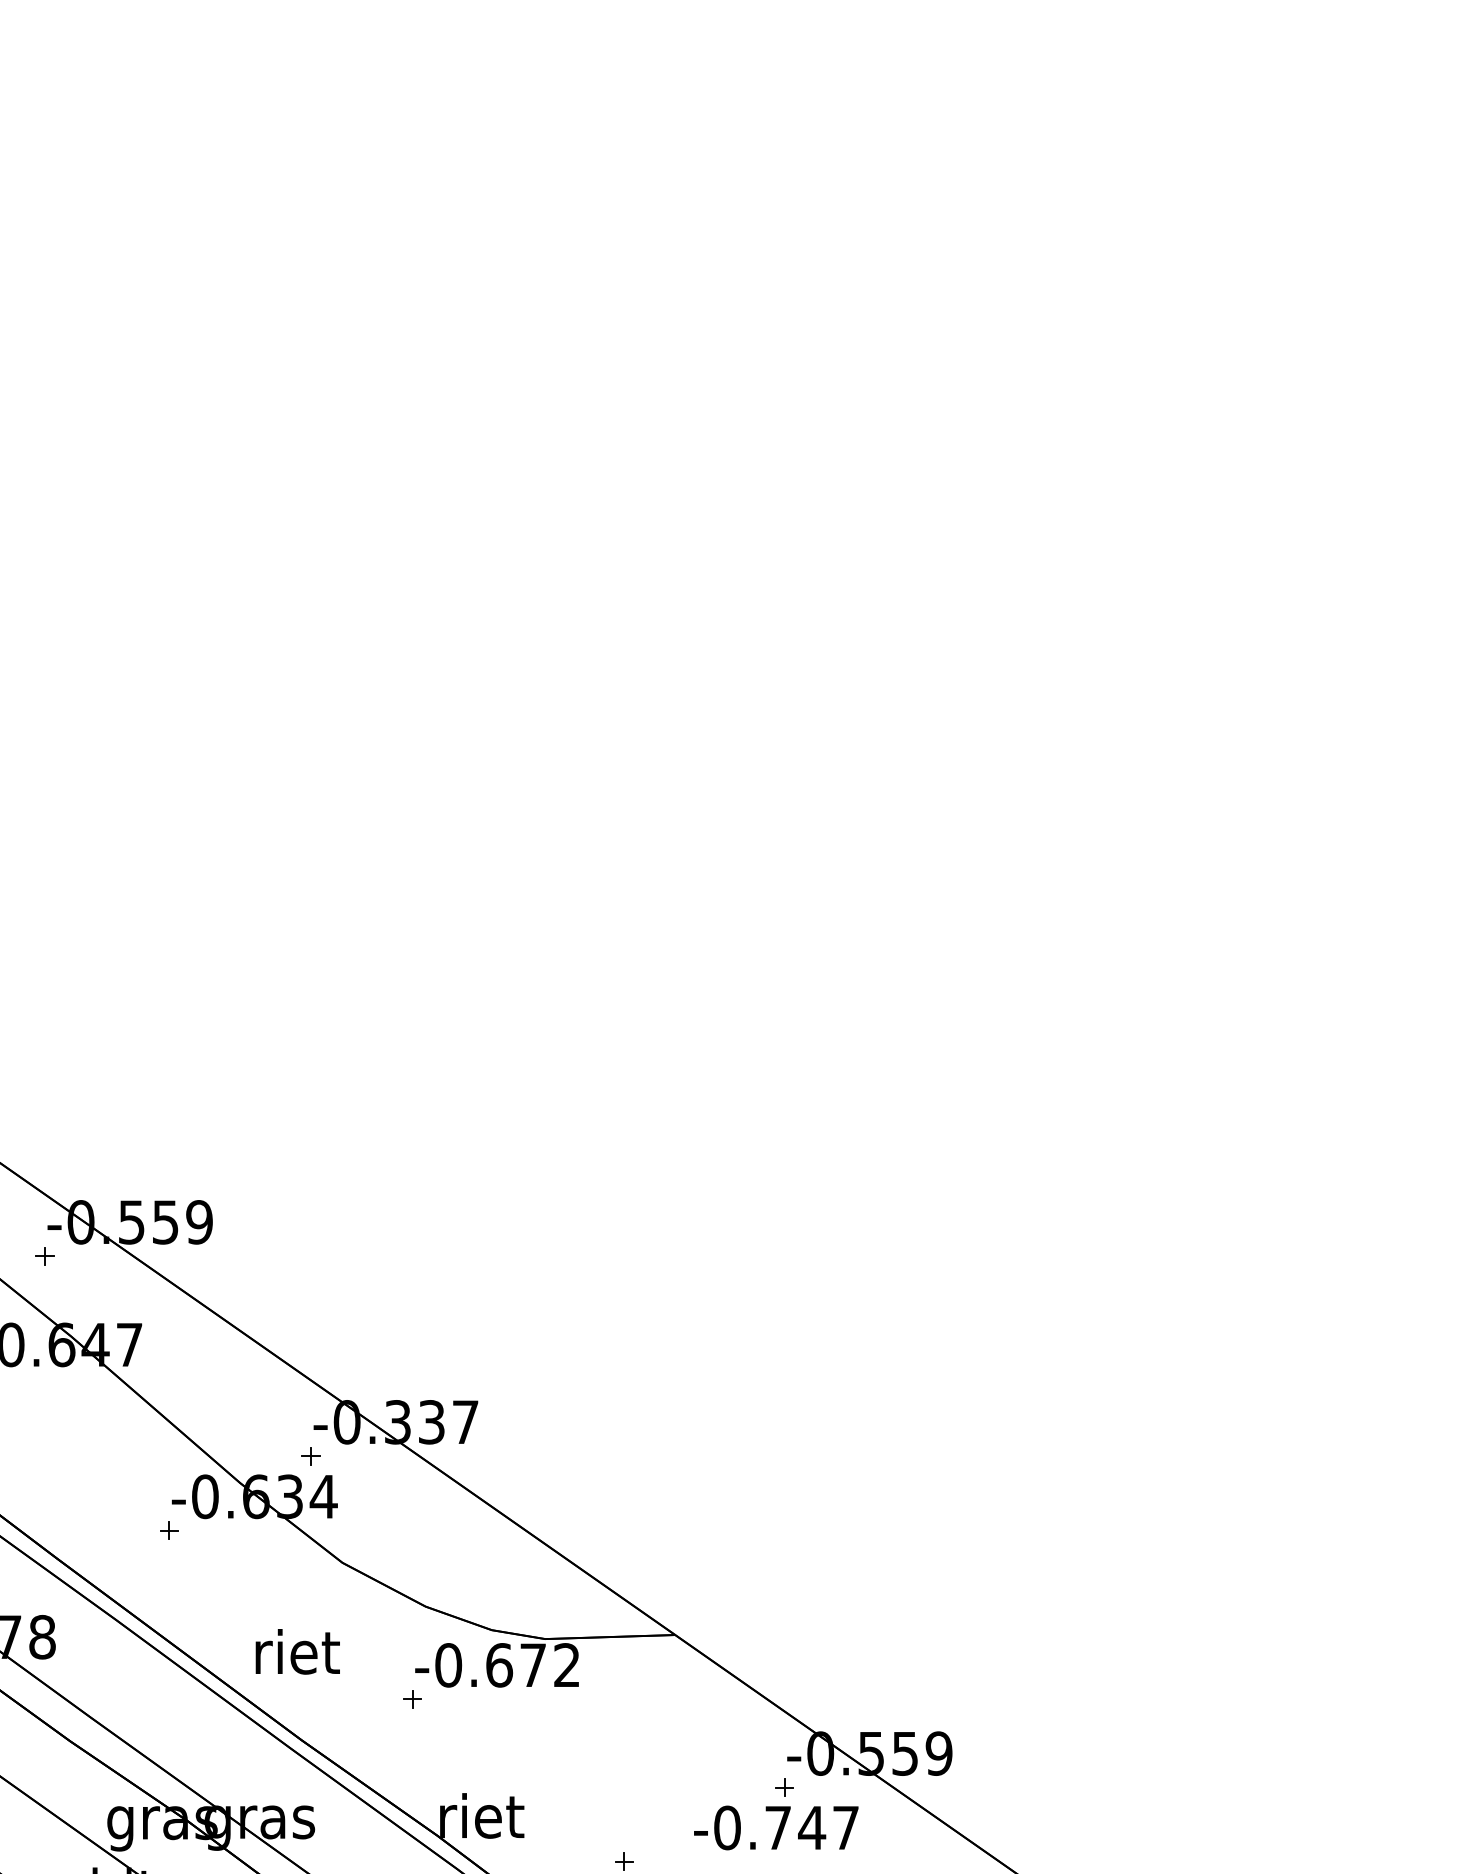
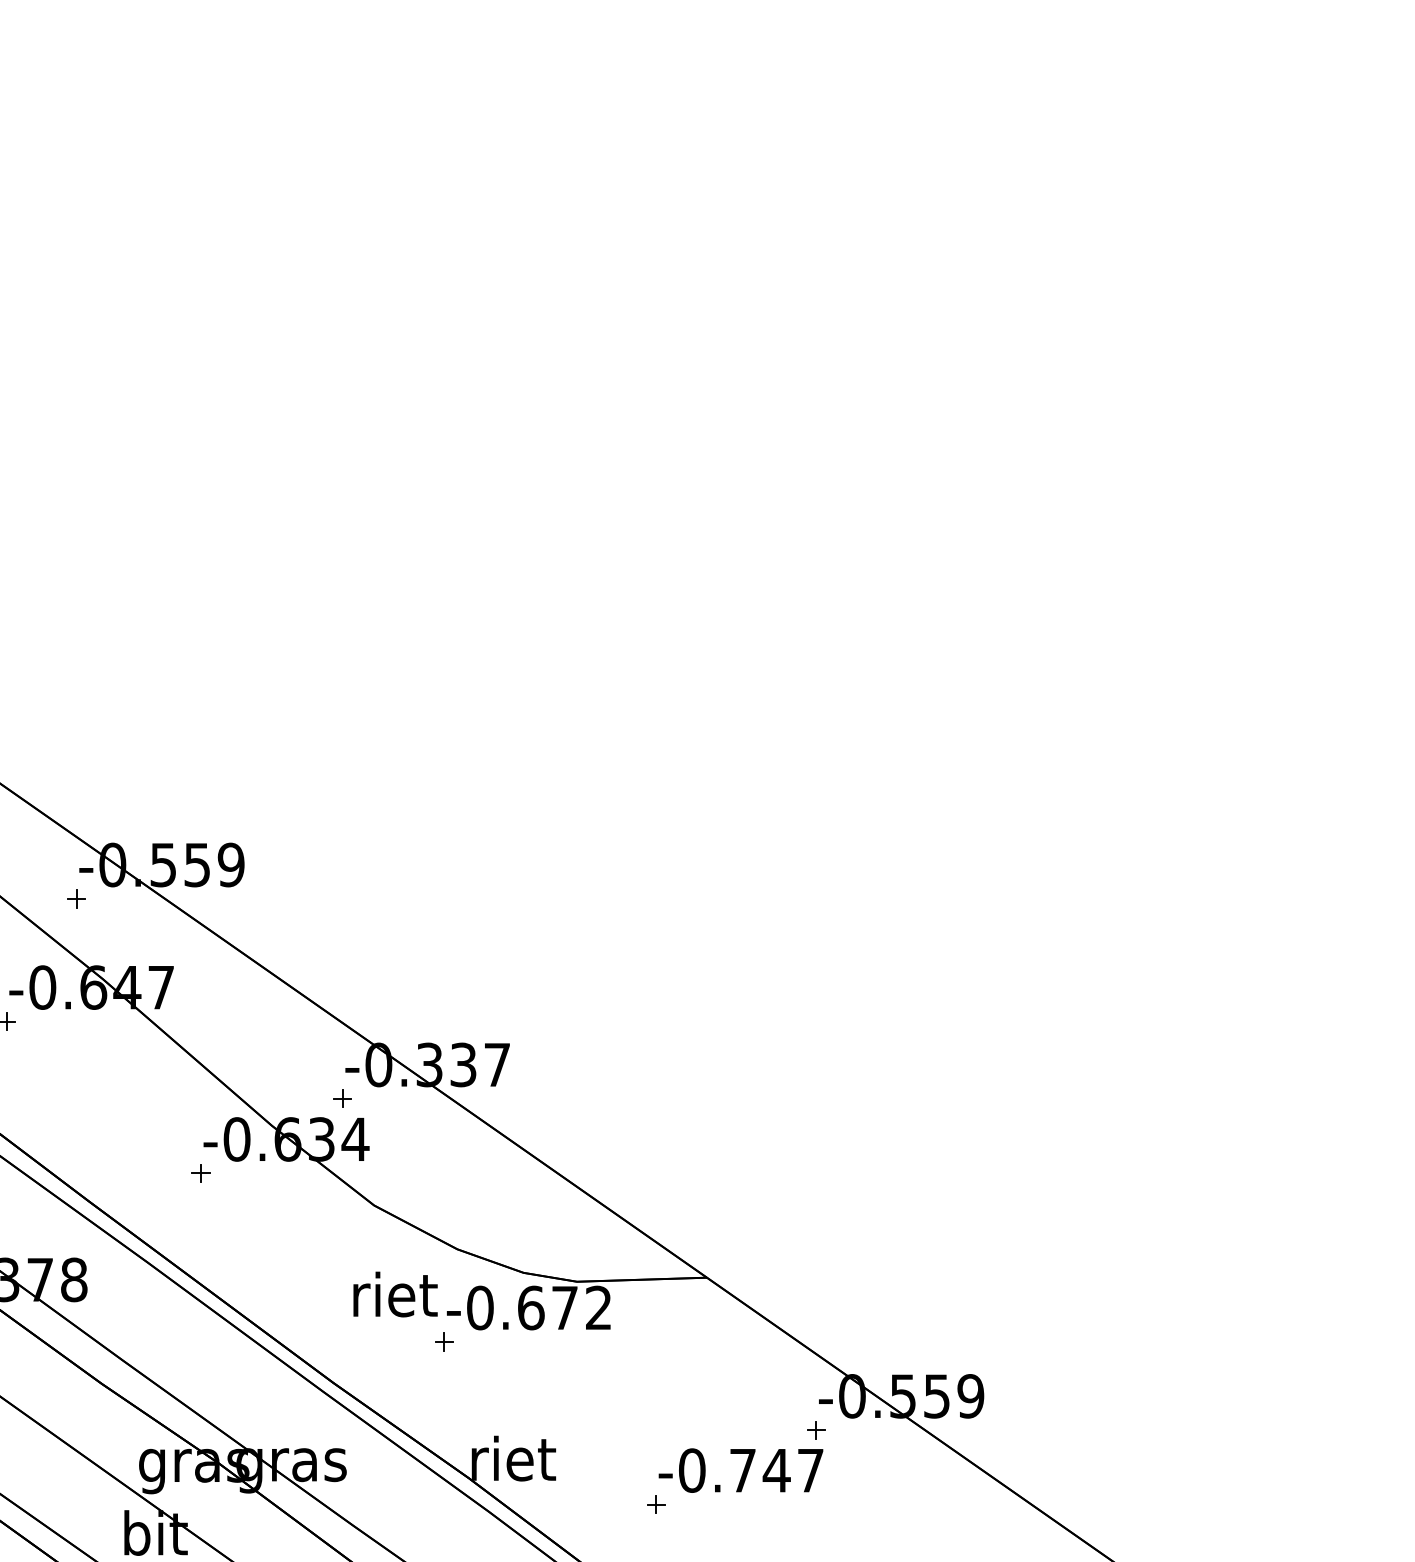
text: (297, 1651) -> (395, 1294), moved
text: (776, 1827) -> (741, 1470), moved

